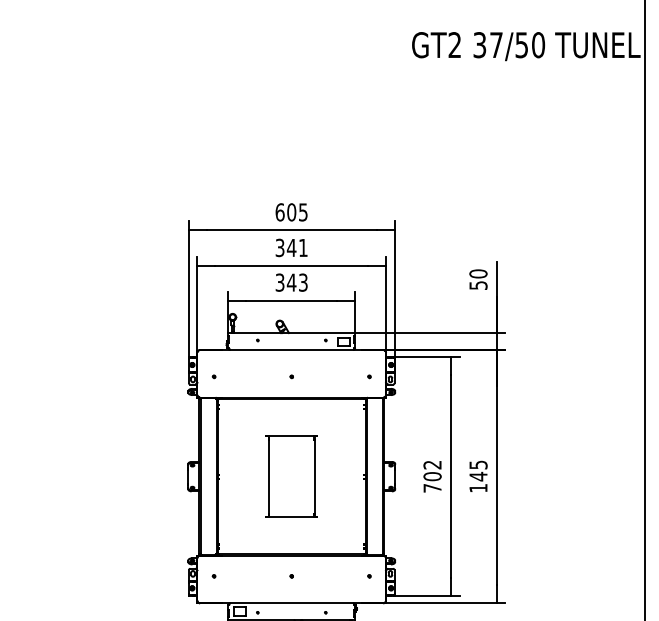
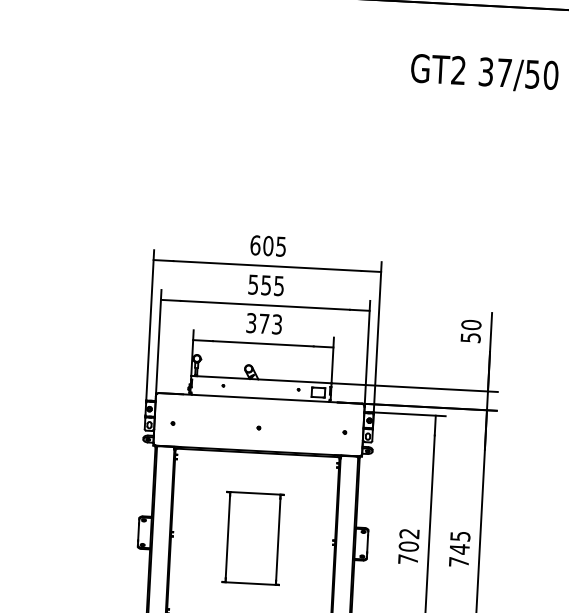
text: (291, 247) -> (266, 284), 341 -> 555
text: (291, 282) -> (264, 323), 343 -> 373
text: (478, 488) -> (459, 562), 145 -> 745

